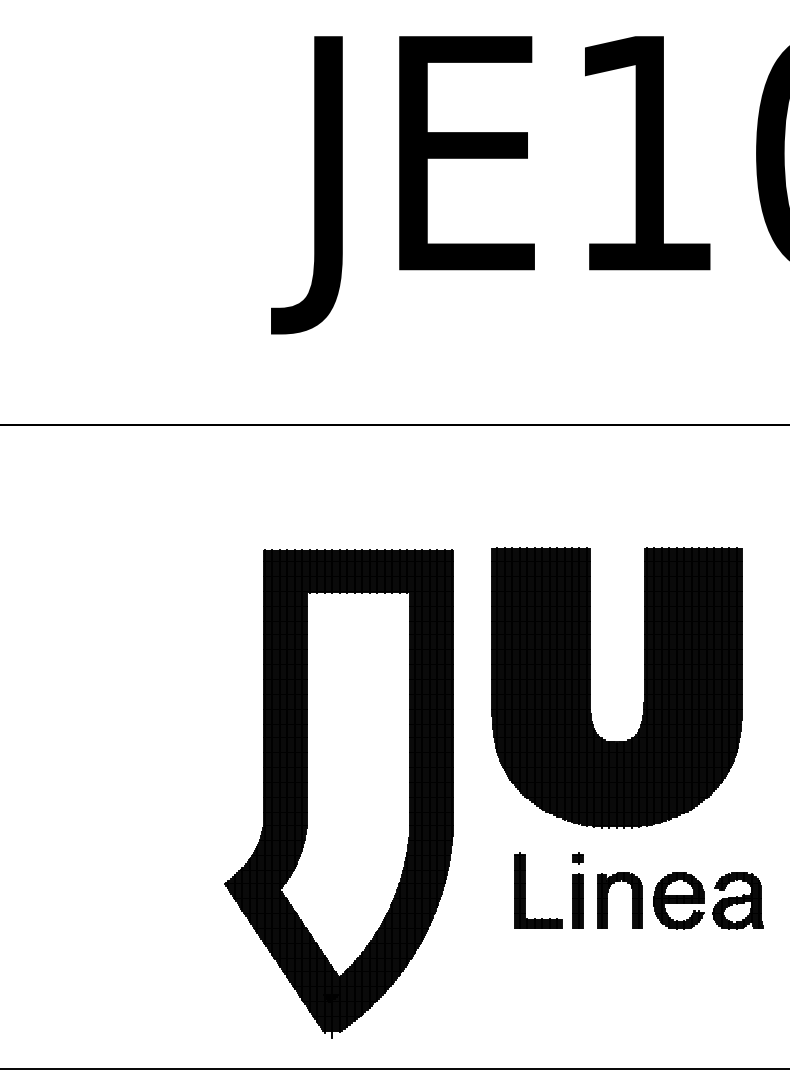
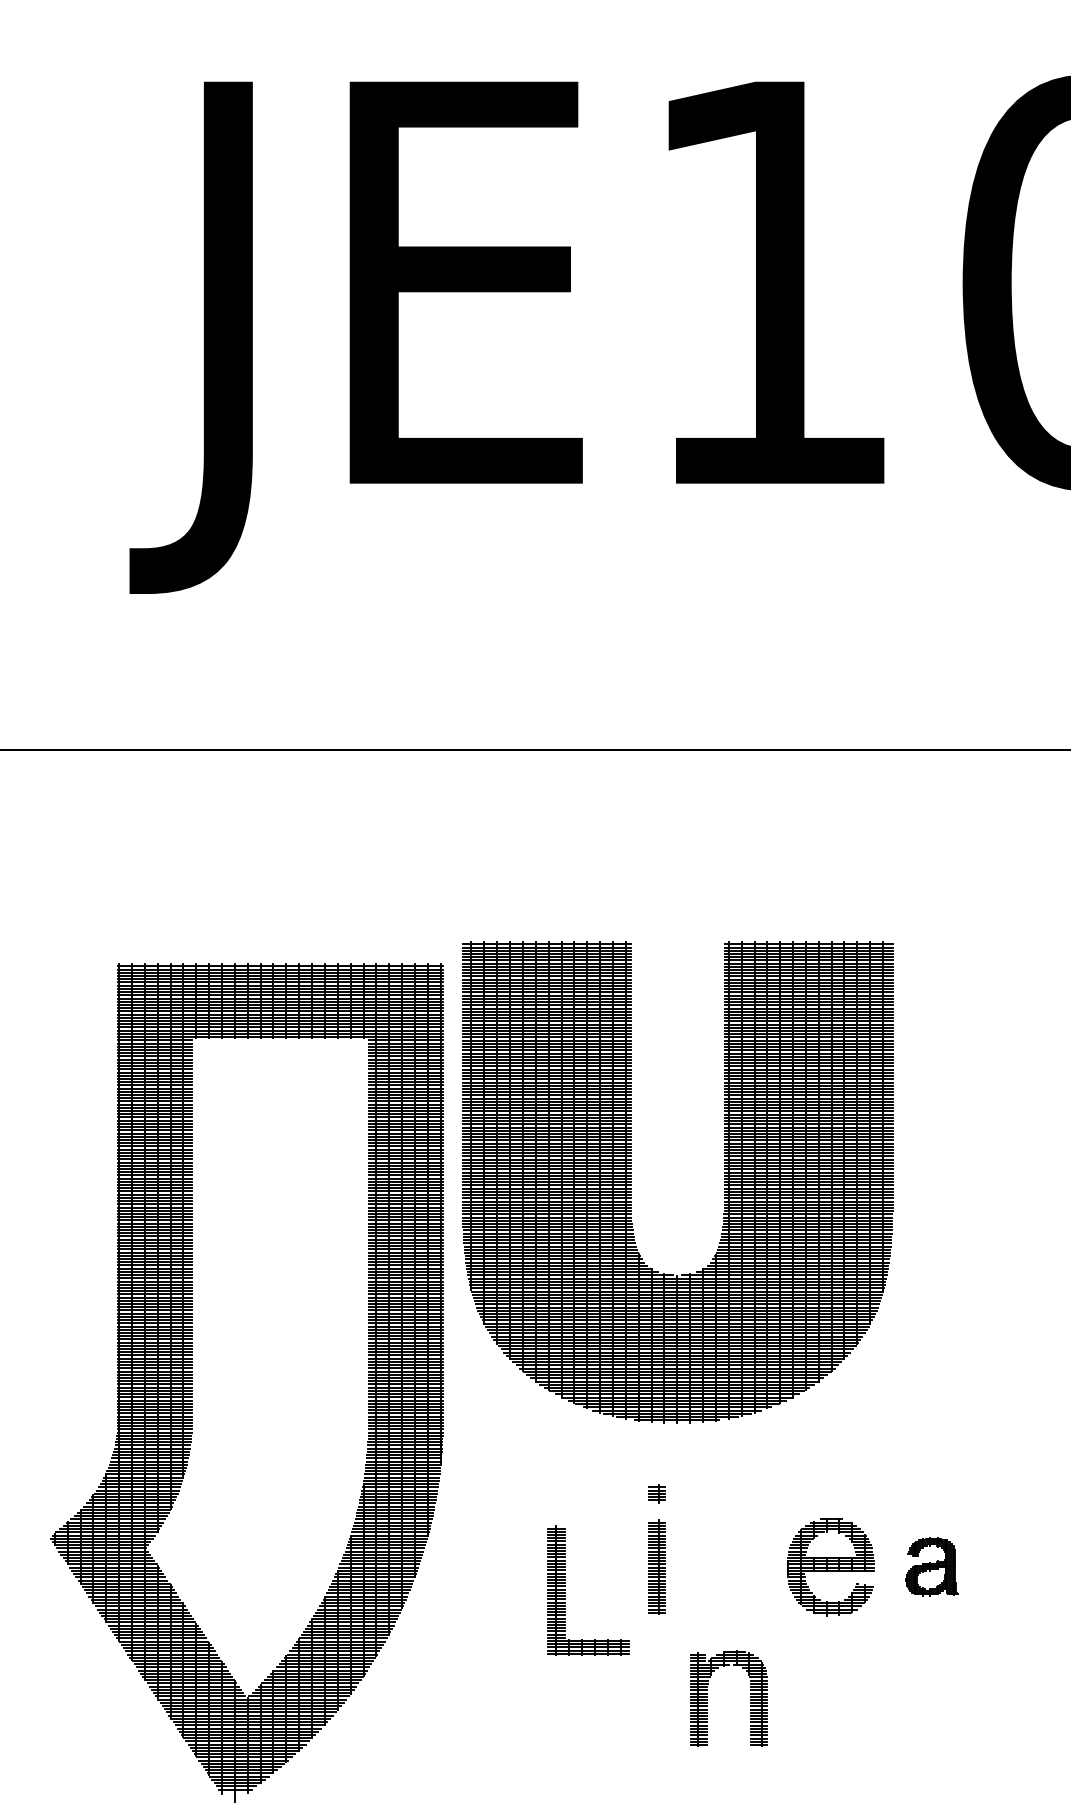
part: (590, 687) -> (631, 1181), moved
part: (525, 890) -> (566, 1590), moved
part: (607, 900) -> (707, 1698), moved
part: (737, 900) -> (930, 1566), size x0.6

